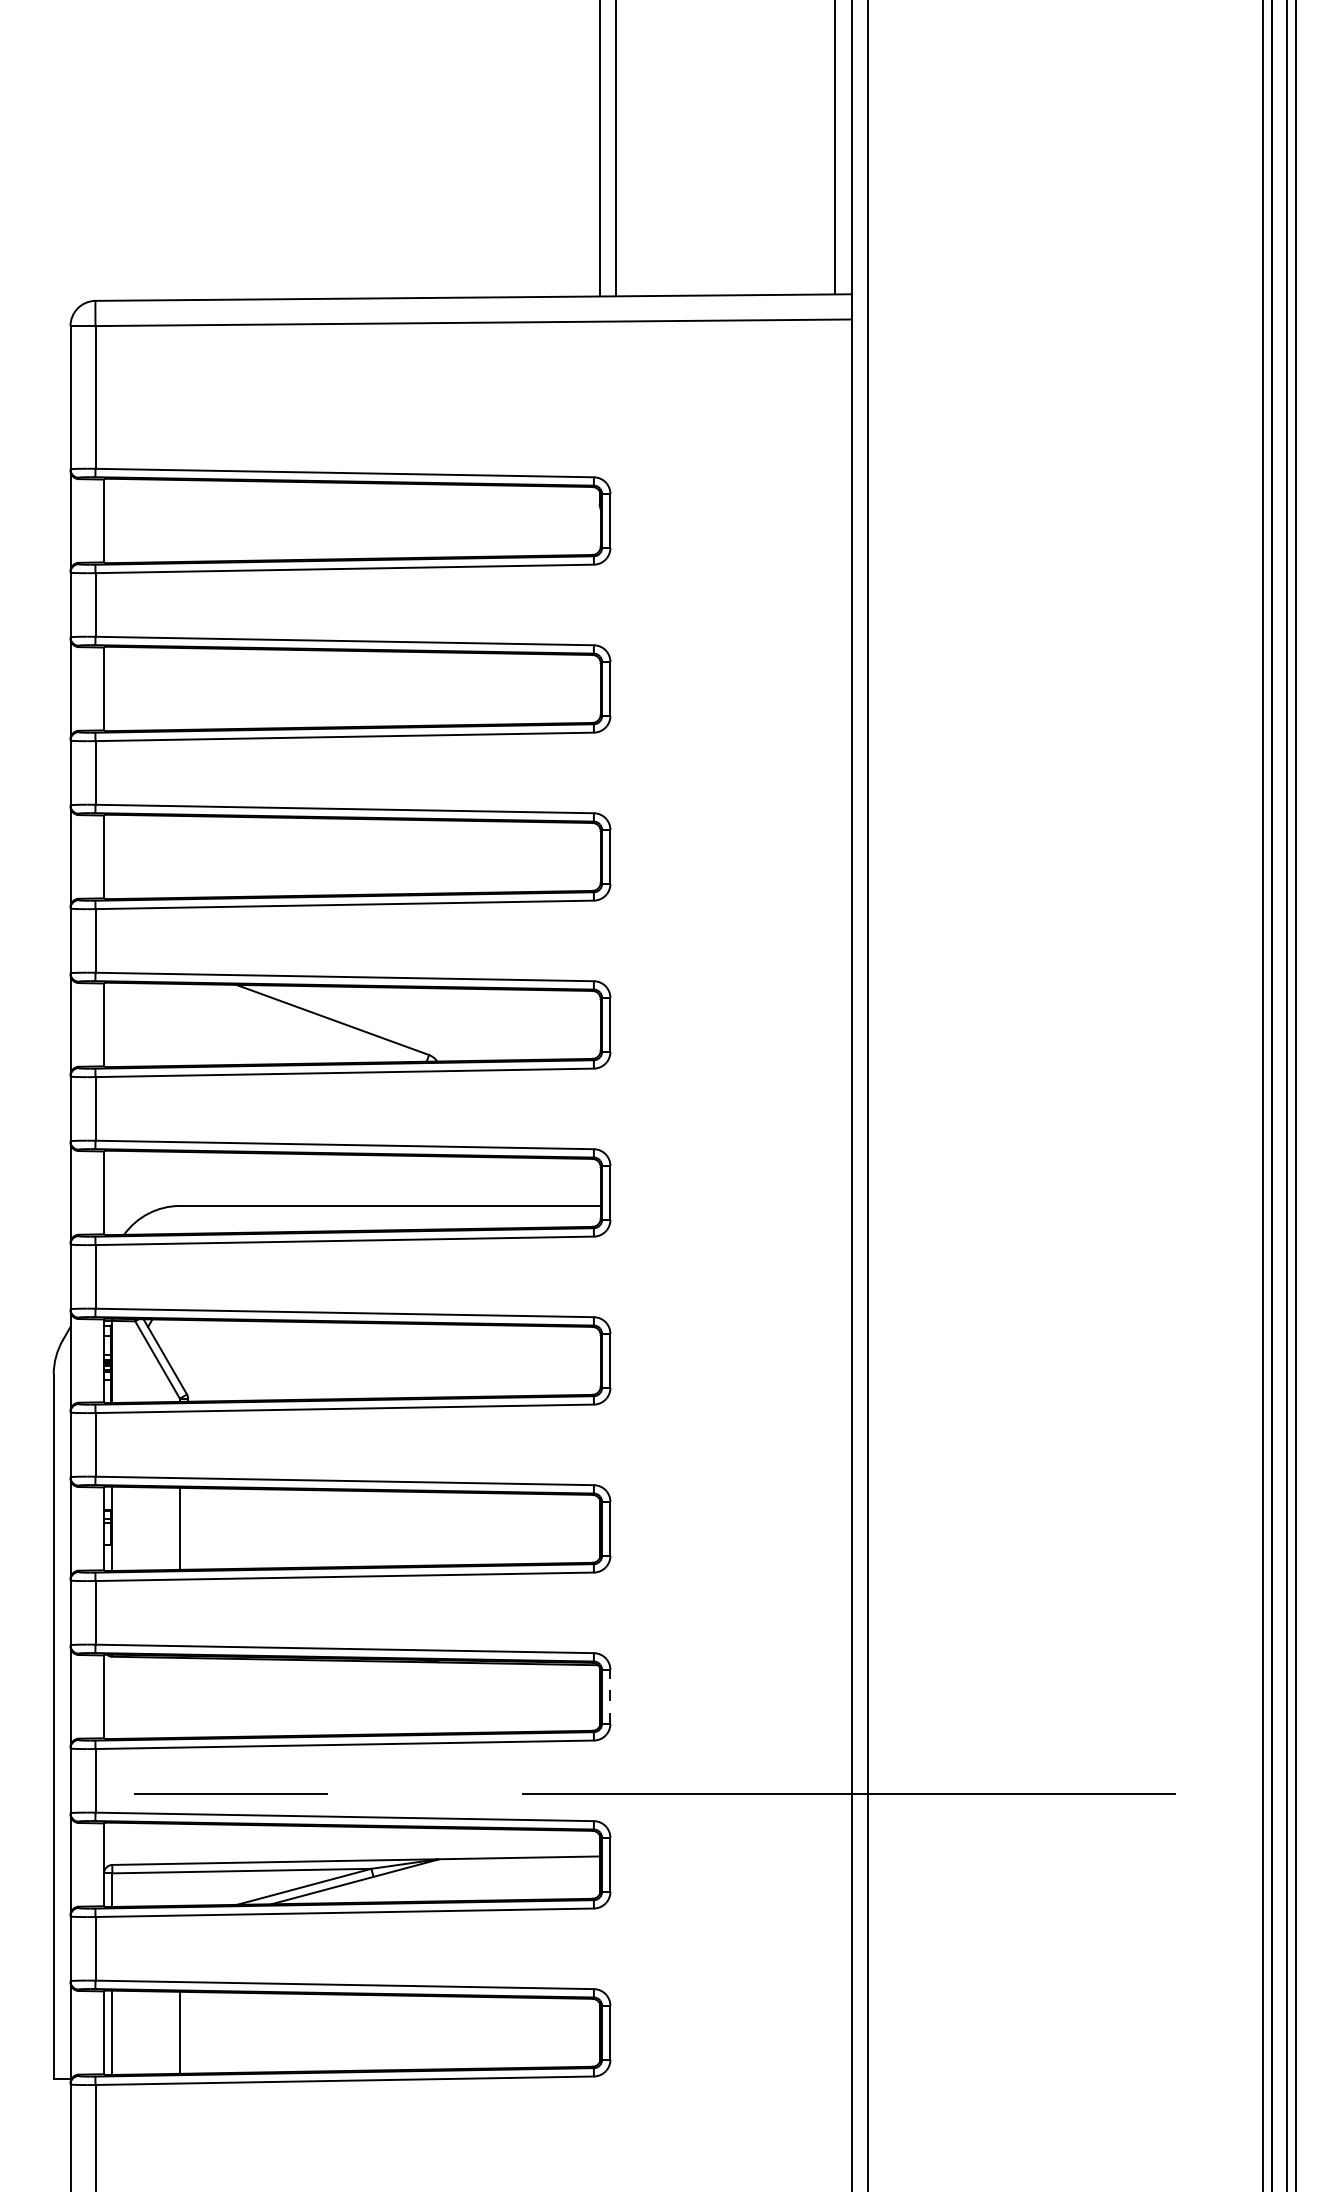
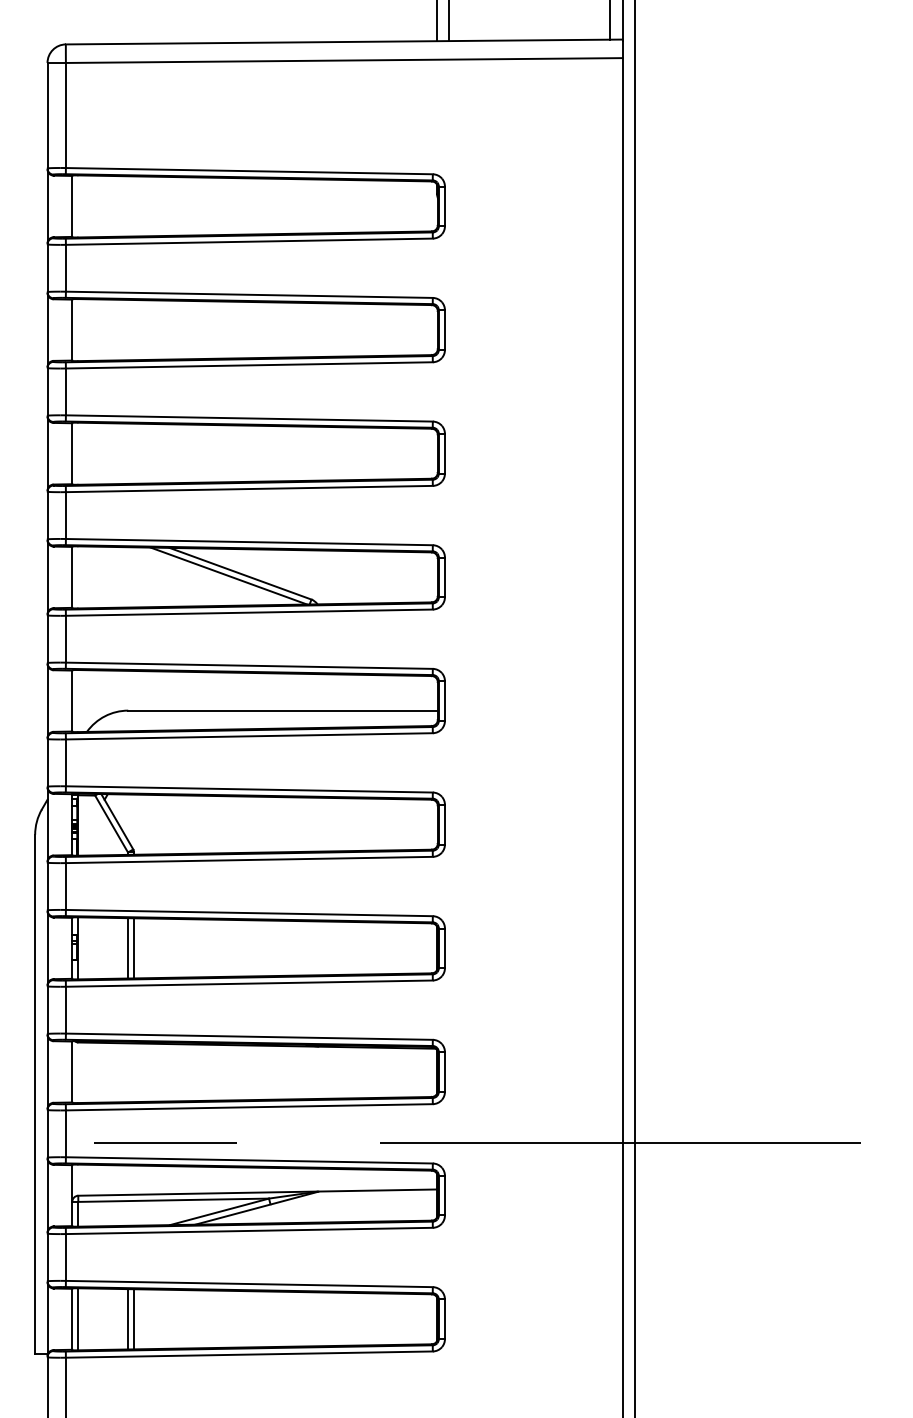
line: (316, 1022) -> (228, 575), added
line: (188, 1528) -> (134, 948), added
line: (610, 1696) -> (445, 1071), dashed -> solid
line: (188, 2032) -> (134, 1319), added

